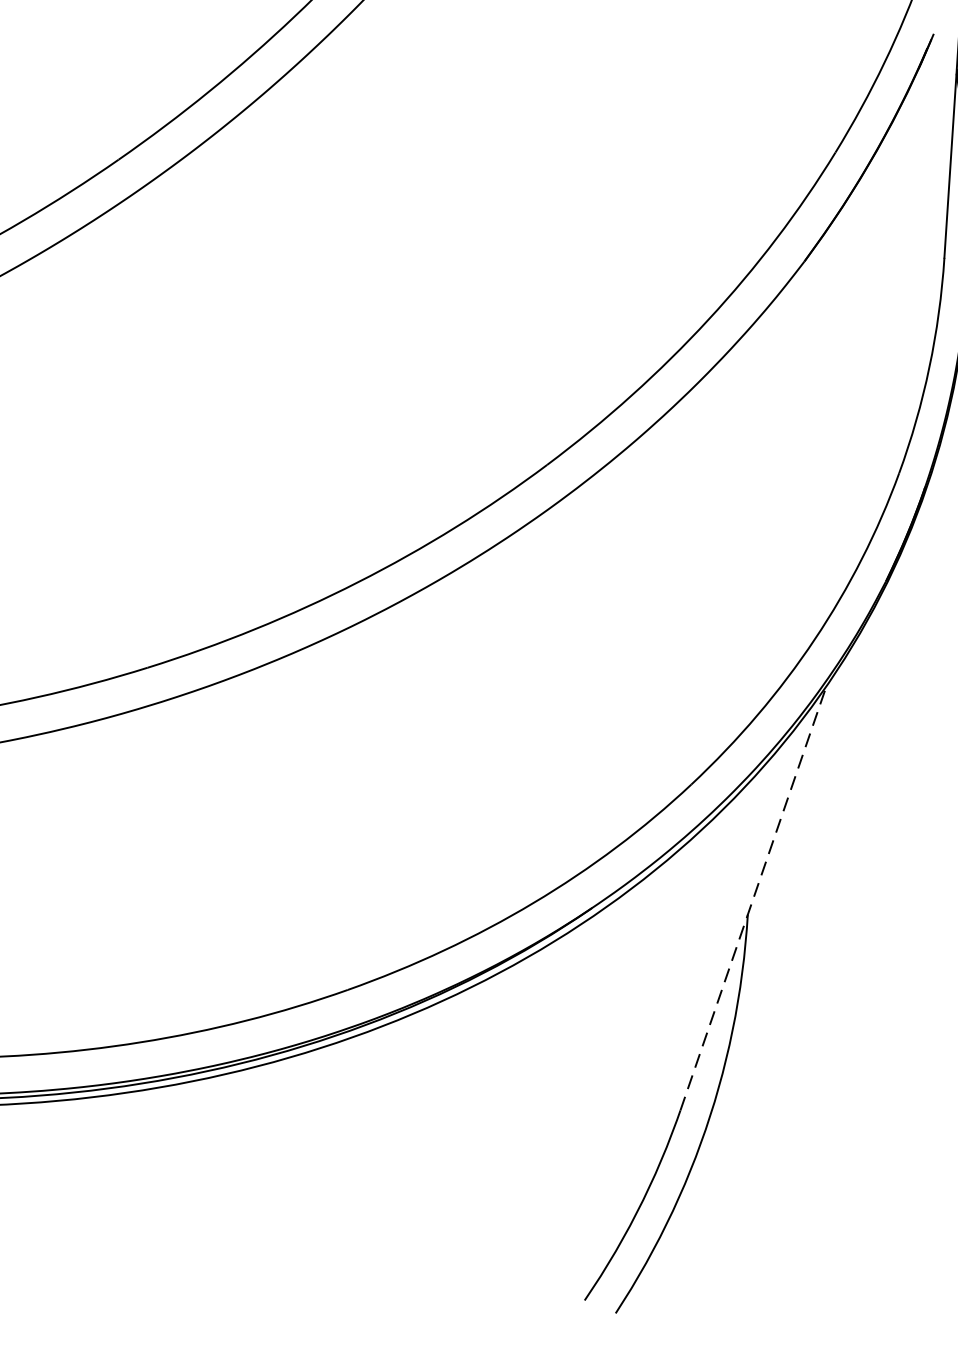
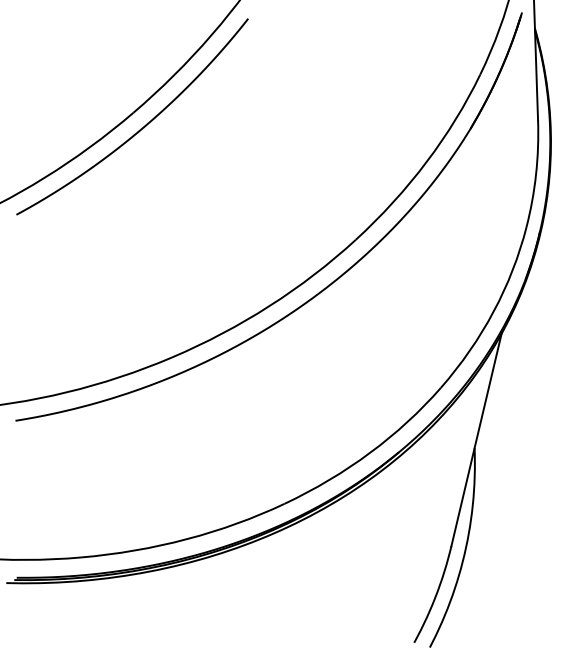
line: (753, 897) -> (476, 439), dashed -> solid

